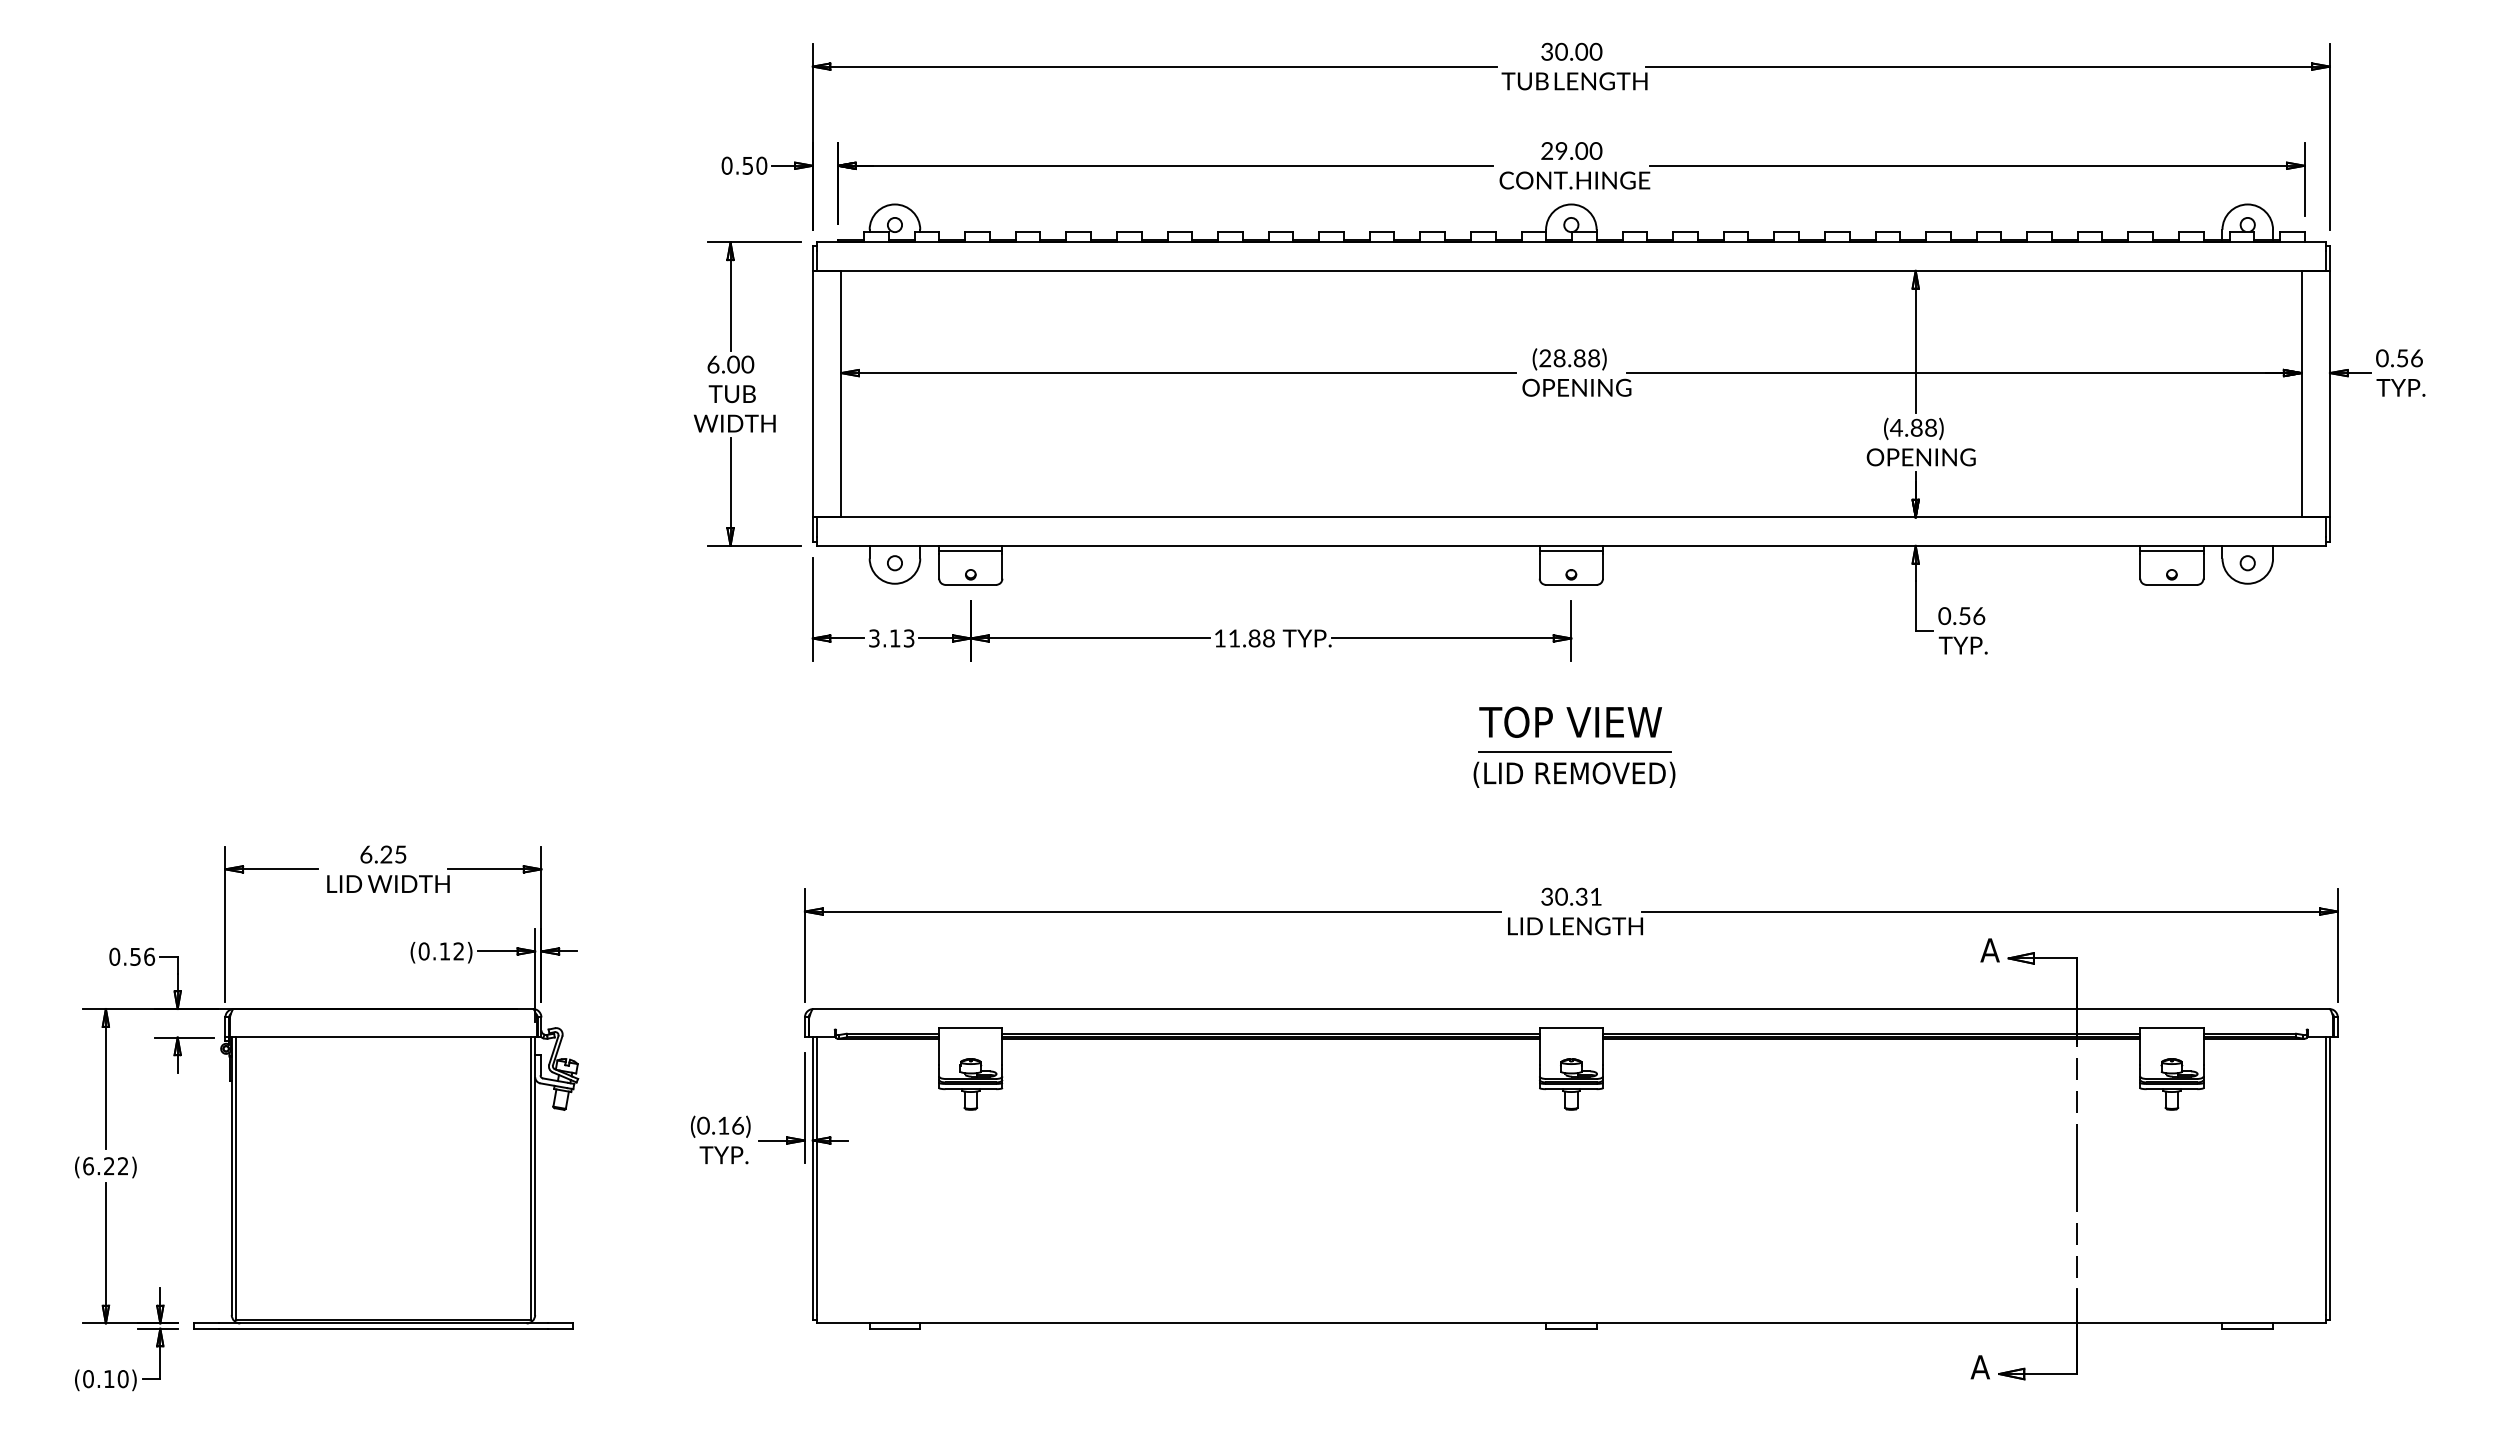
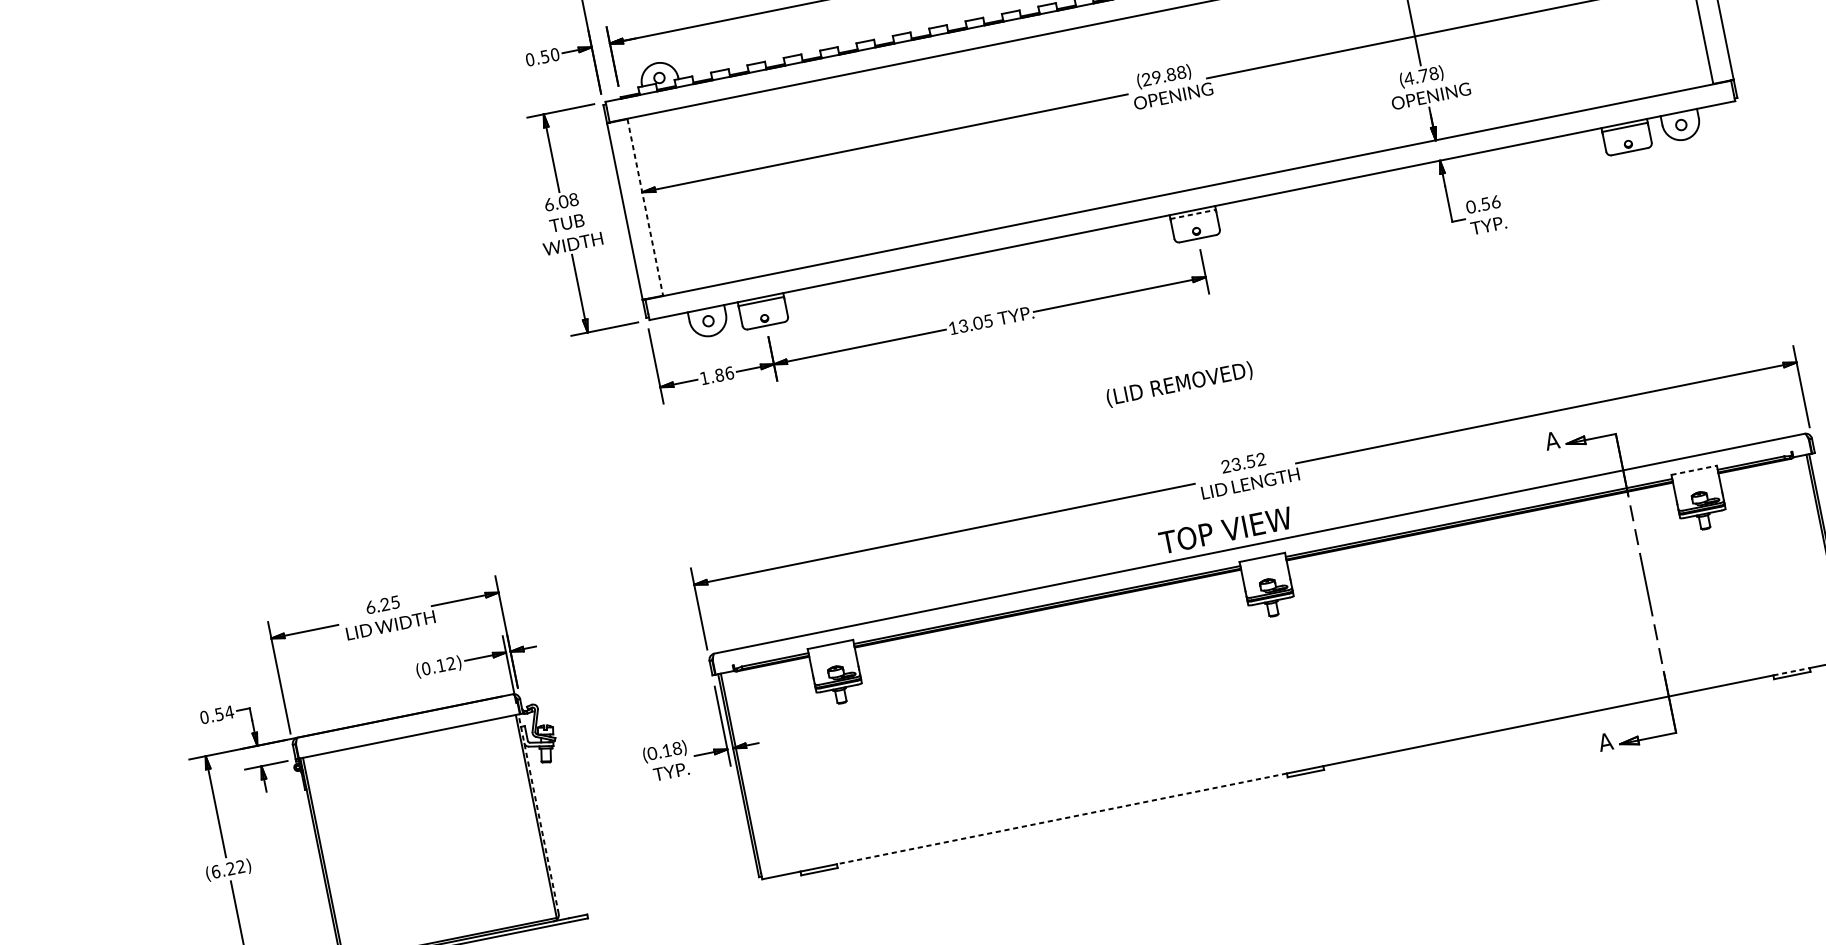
text: (1559, 359) -> (1156, 78), (28.88) -> (29.88)
text: (747, 365) -> (573, 200), 6.00 -> 6.08
line: (841, 394) -> (645, 207), solid -> dashed
text: (1916, 427) -> (1423, 75), (4.88) -> (4.78)
line: (1571, 551) -> (1193, 214), solid -> dashed
text: (891, 638) -> (716, 375), 3.13 -> 1.86
text: (1251, 638) -> (975, 323), 11.88 -> 13.05
text: (1570, 721) -> (1225, 529), moved
line: (1574, 752) -> (1224, 358), removed
text: (1574, 774) -> (1179, 384), moved
text: (1571, 896) -> (1243, 462), 30.31 -> 23.52
text: (149, 956) -> (229, 712), 0.56 -> 0.54
line: (2171, 1028) -> (1693, 470), solid -> dashed
text: (737, 1125) -> (676, 748), (0.16) -> (0.18)
line: (535, 1176) -> (538, 814), solid -> dashed
line: (1233, 1323) -> (1062, 818), solid -> dashed
line: (2248, 1323) -> (1792, 671), solid -> dashed

